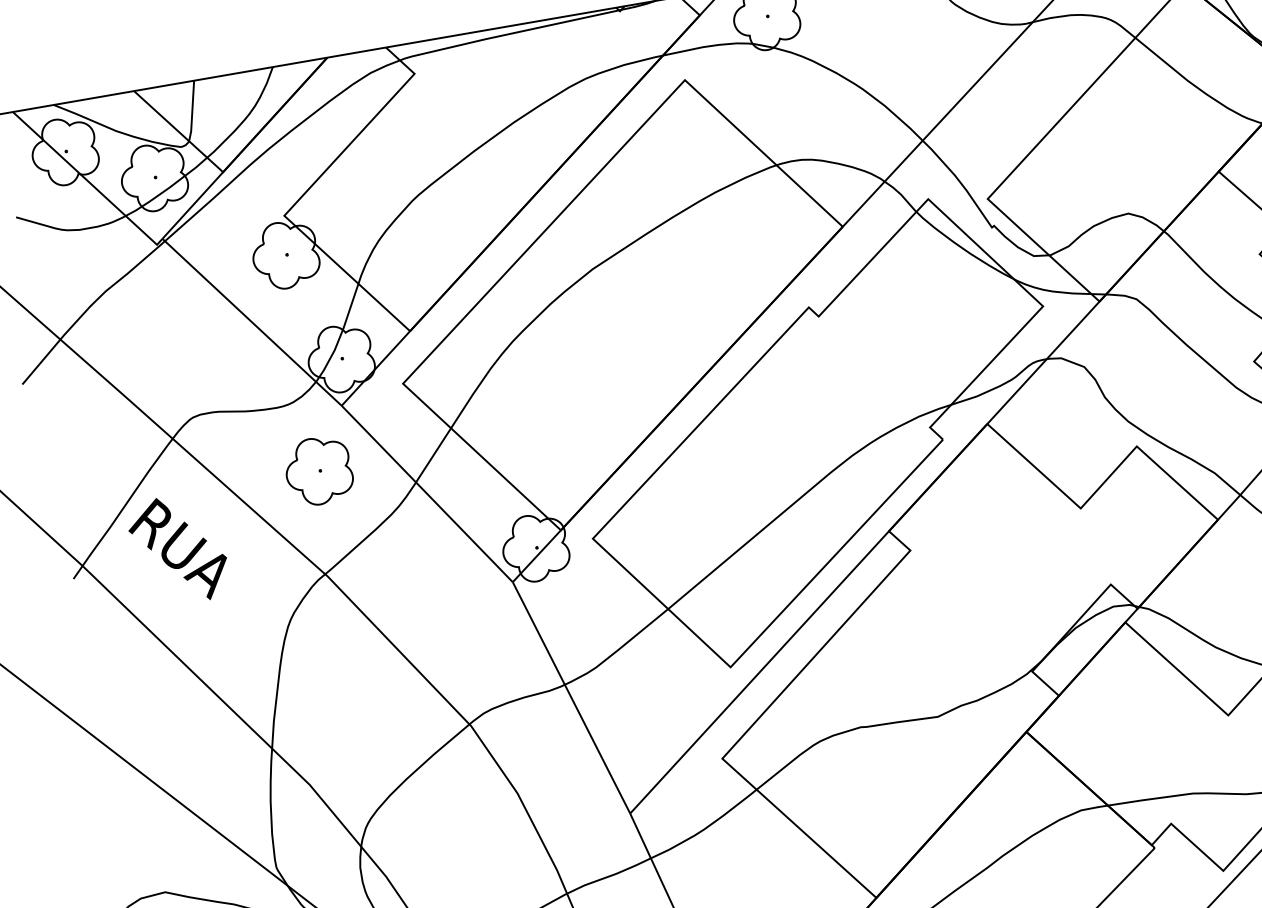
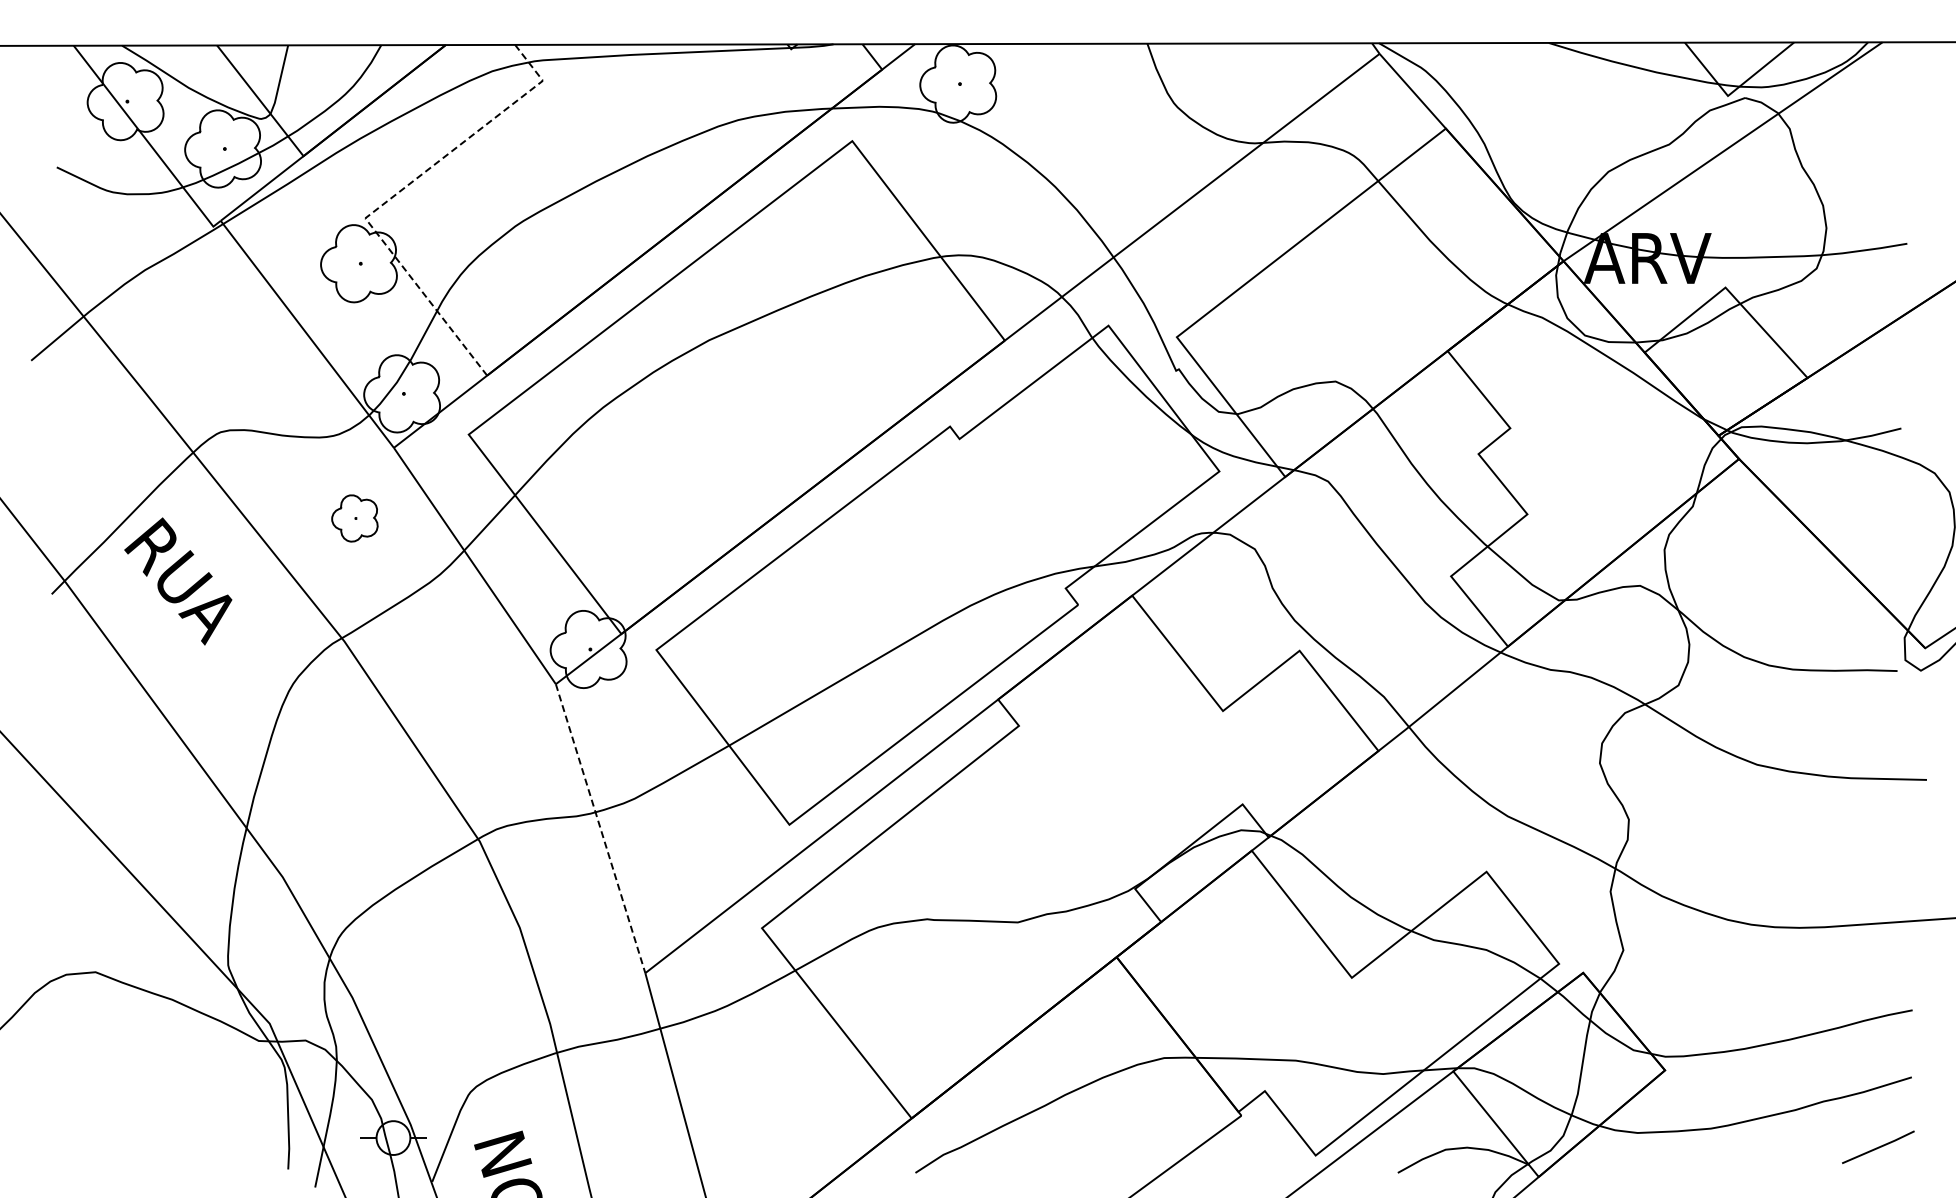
line: (305, 193) -> (393, 196), solid -> dashed
part: (318, 471) -> (354, 518), size x0.6
line: (571, 698) -> (600, 829), solid -> dashed

